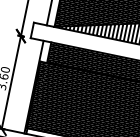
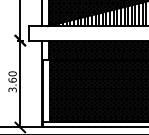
hatch: (36, 94) -> (45, 90), removed

